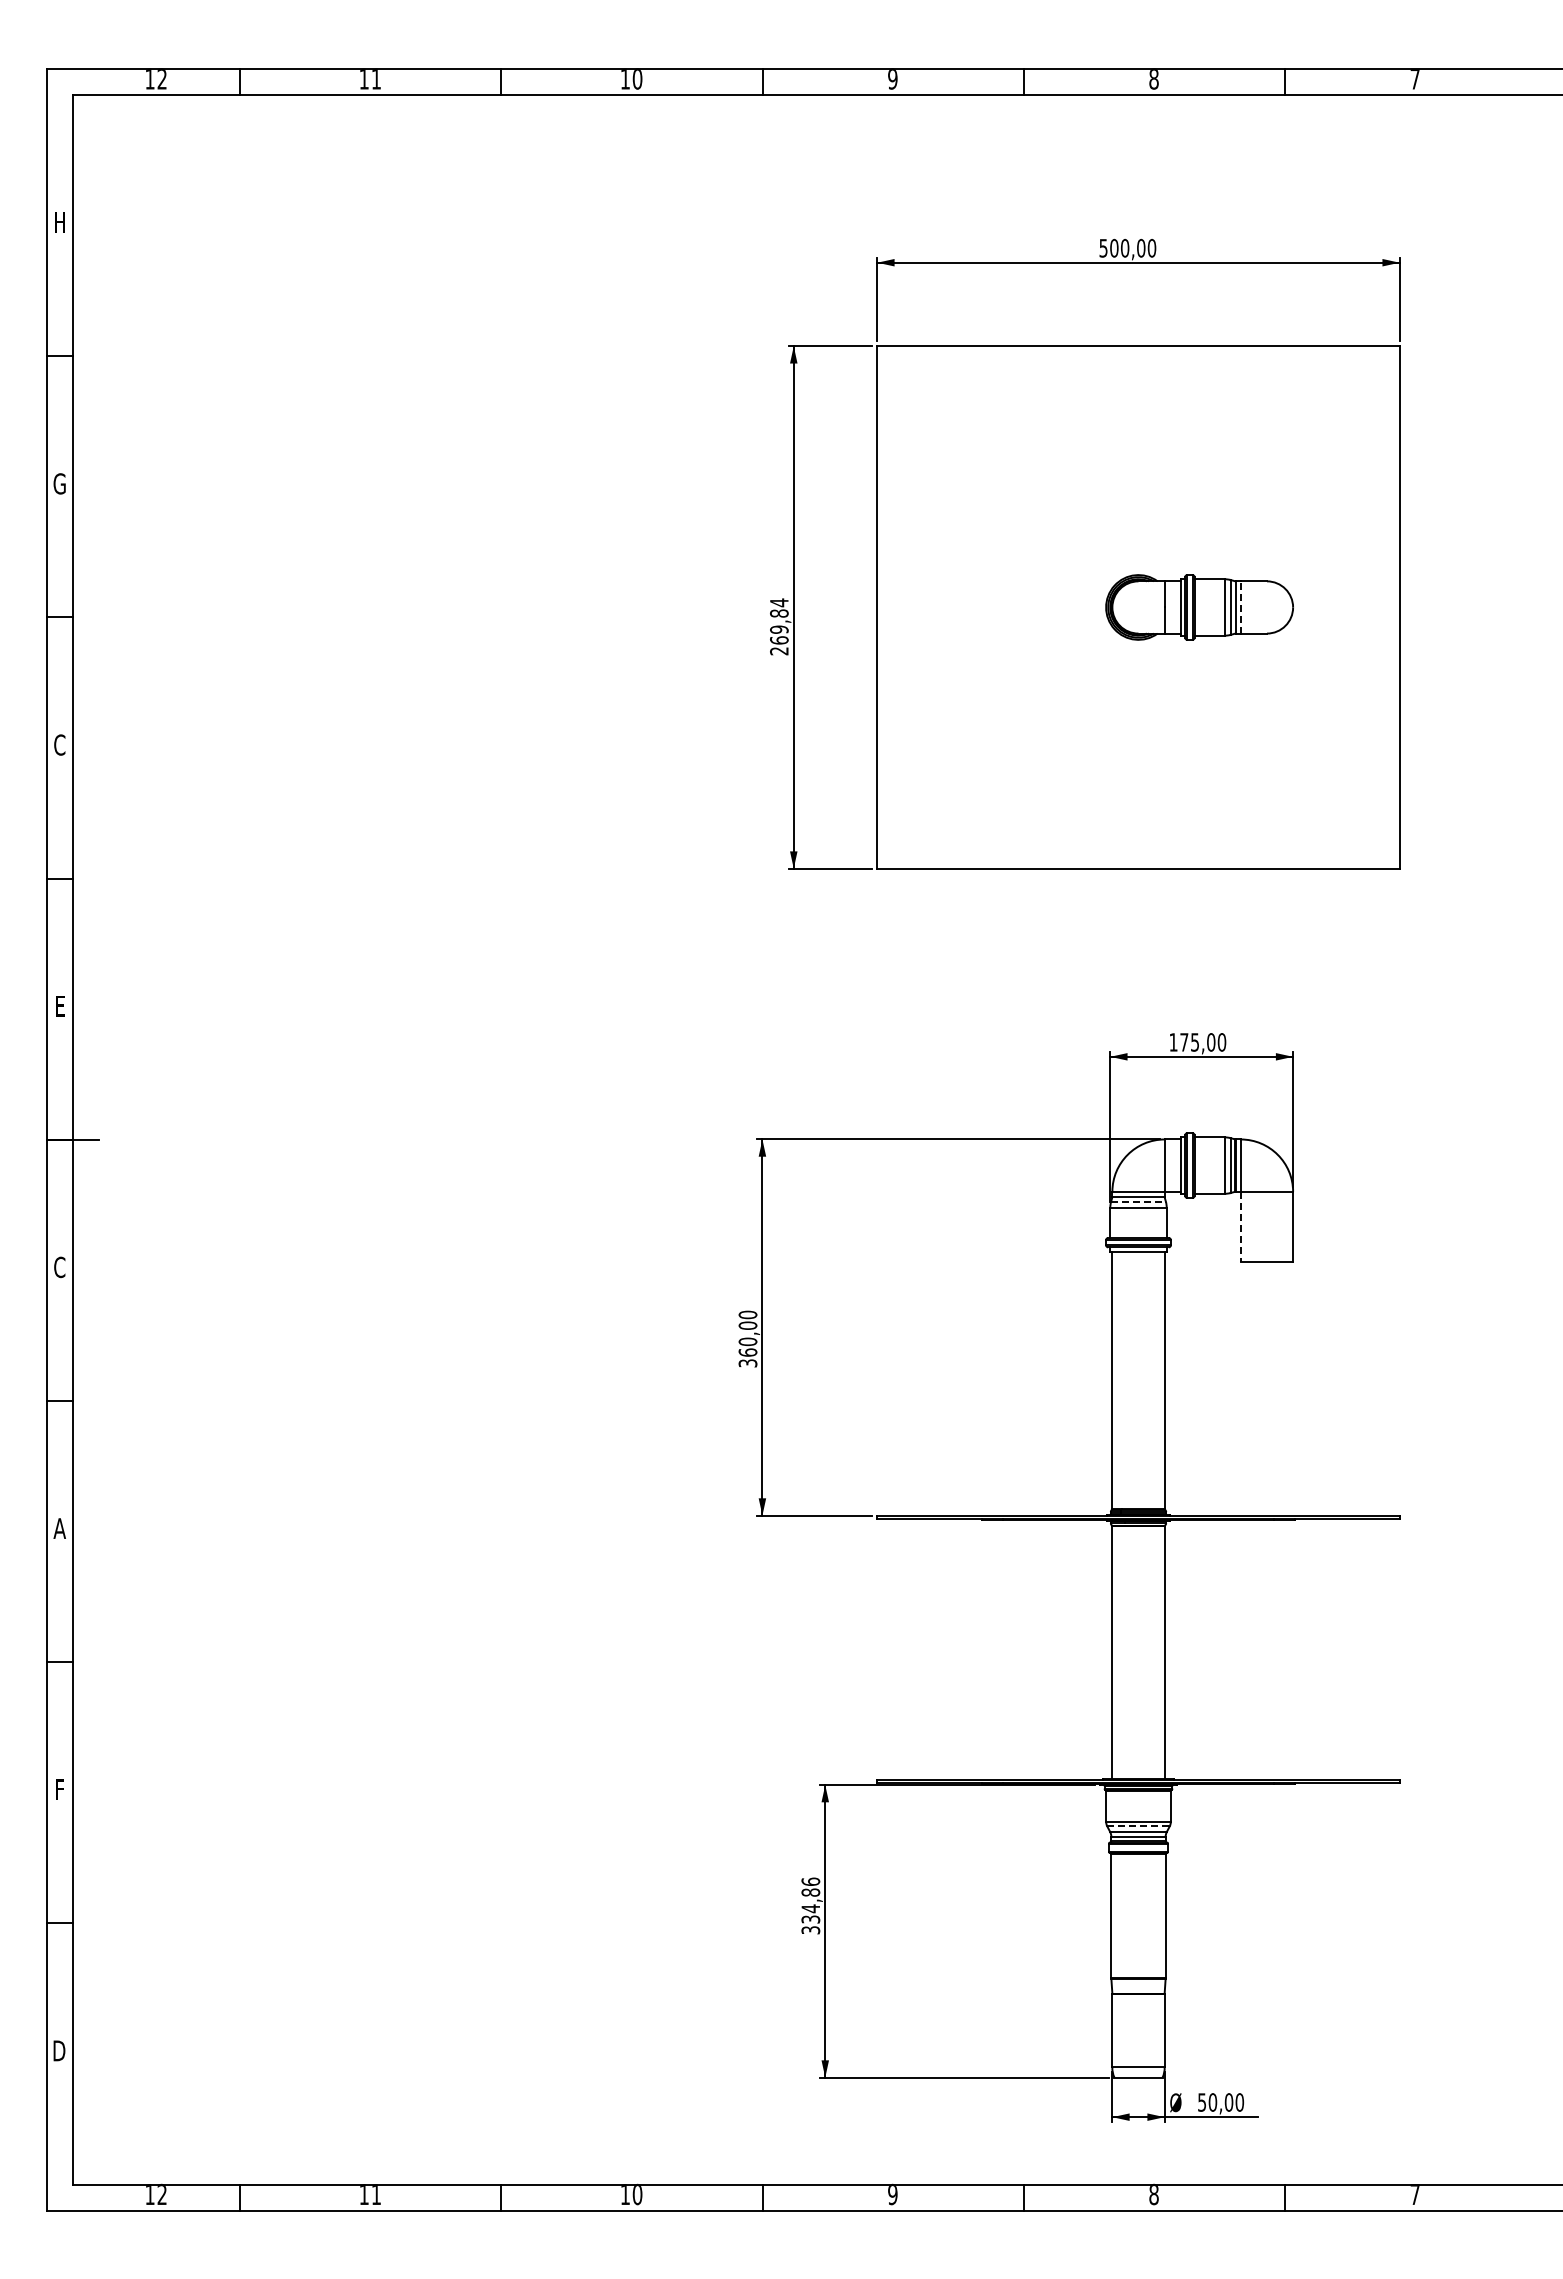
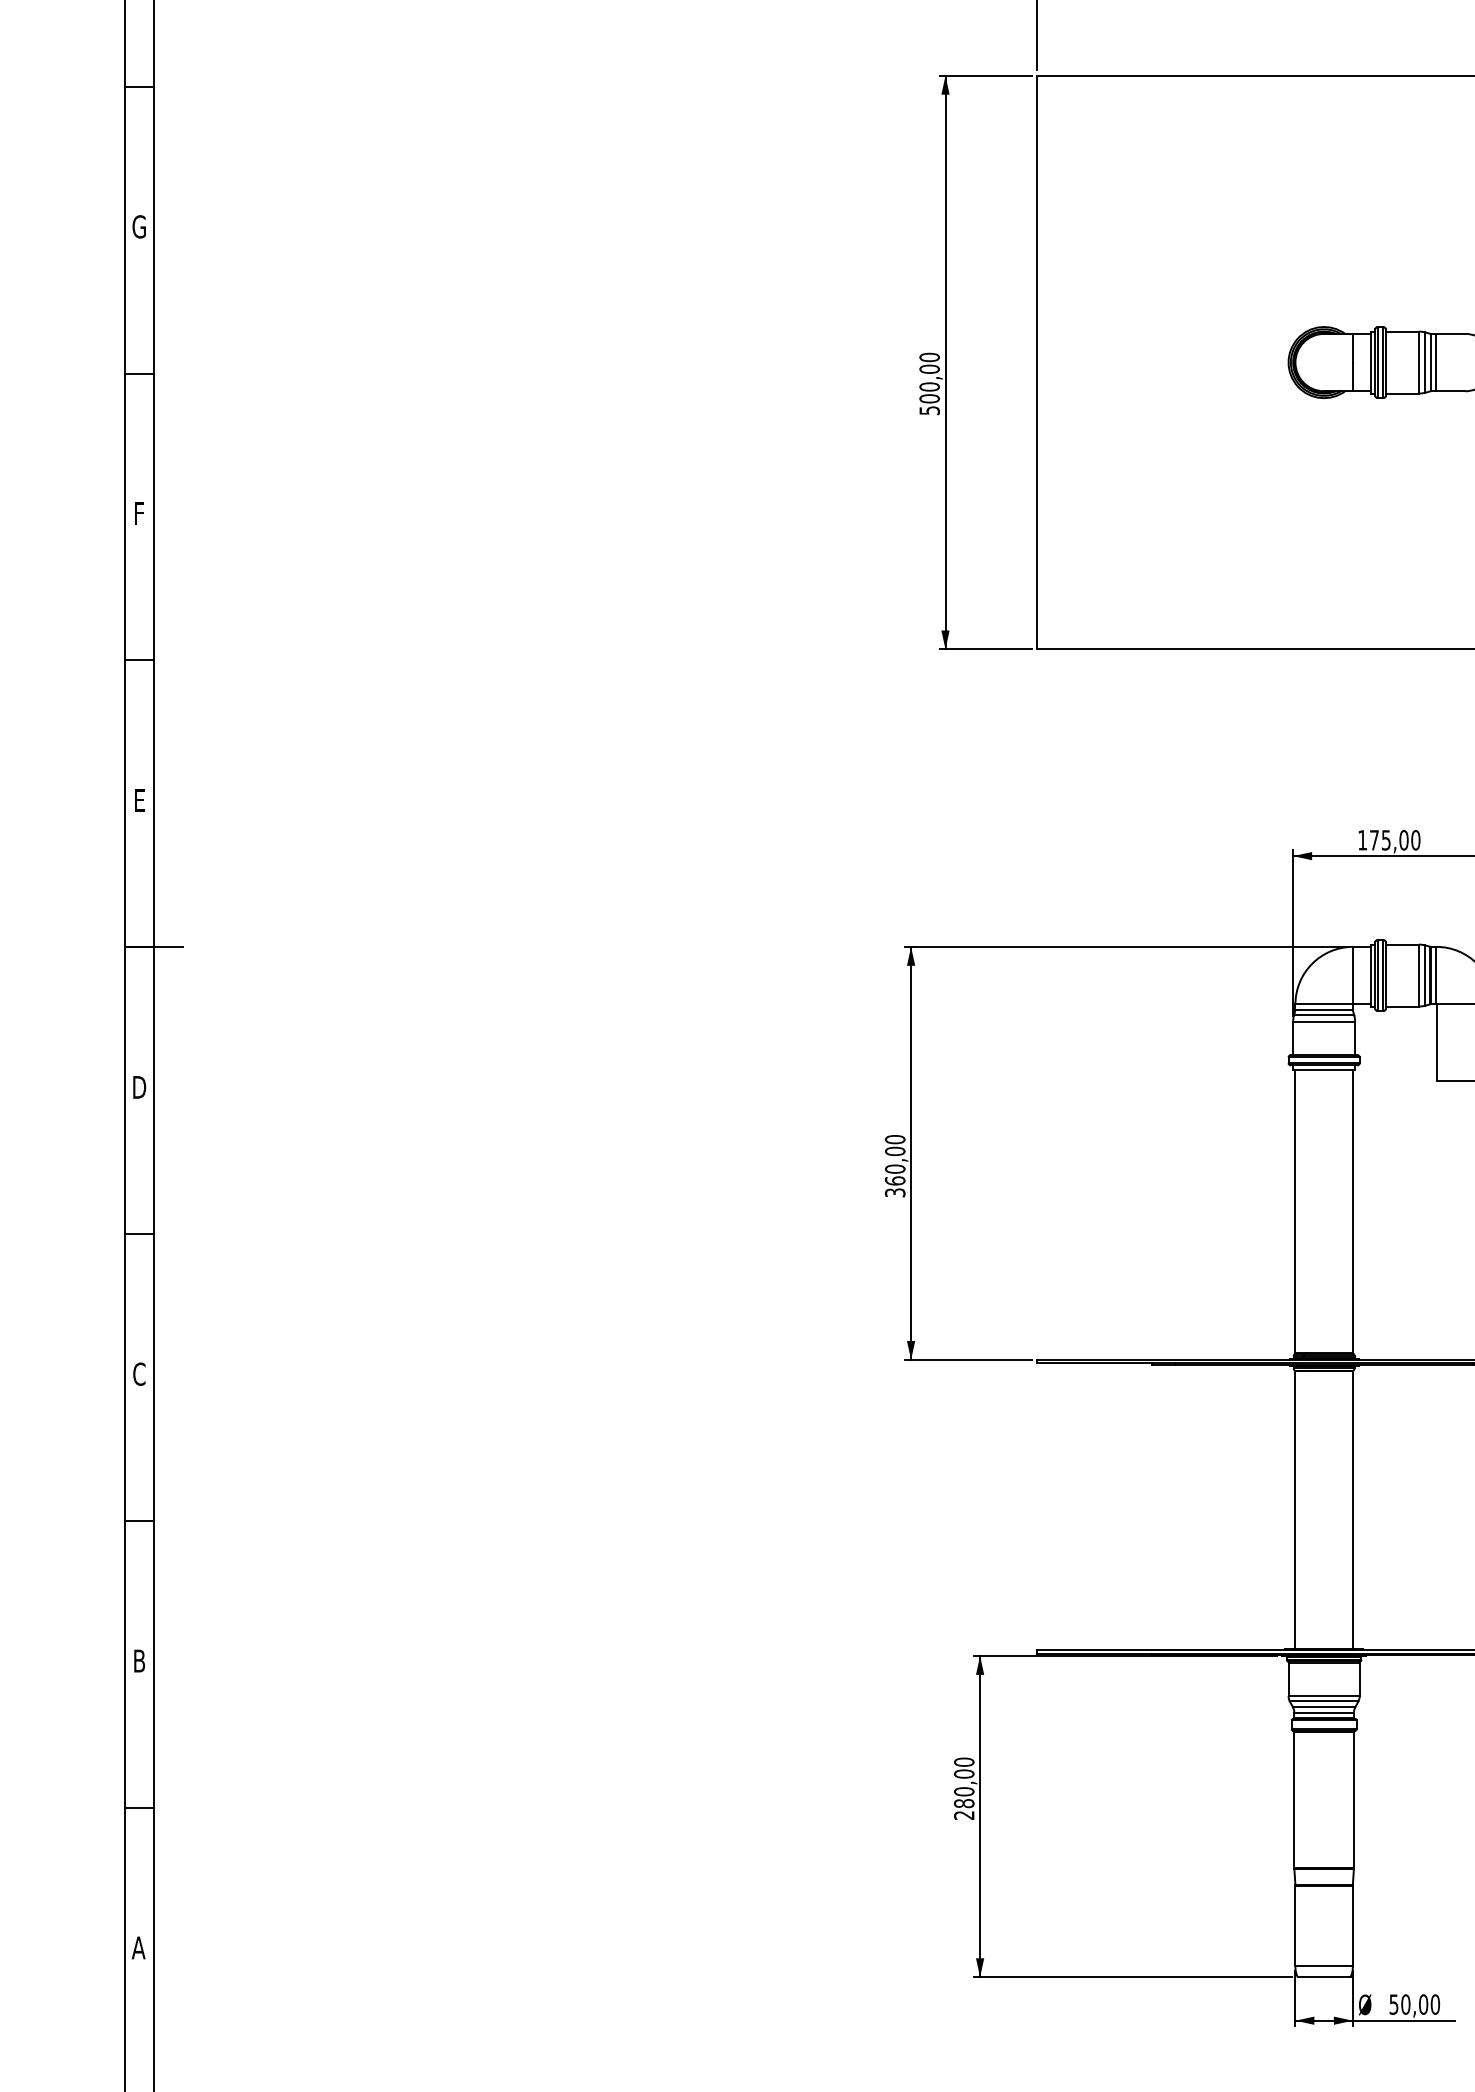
line: (1240, 606) -> (1436, 361), dashed -> solid
text: (779, 626) -> (929, 383), 269,84 -> 500,00
text: (59, 744) -> (139, 513), C -> F
line: (1139, 1201) -> (1325, 1015), dashed -> solid
line: (1240, 1226) -> (1436, 1042), dashed -> solid
text: (59, 1267) -> (139, 1087), C -> D
text: (59, 1528) -> (139, 1374), A -> C
text: (59, 1789) -> (139, 1660), F -> B
line: (1139, 1826) -> (1325, 1701), dashed -> solid
text: (810, 1905) -> (963, 1788), 334,86 -> 280,00
text: (59, 2050) -> (139, 1947), D -> A

